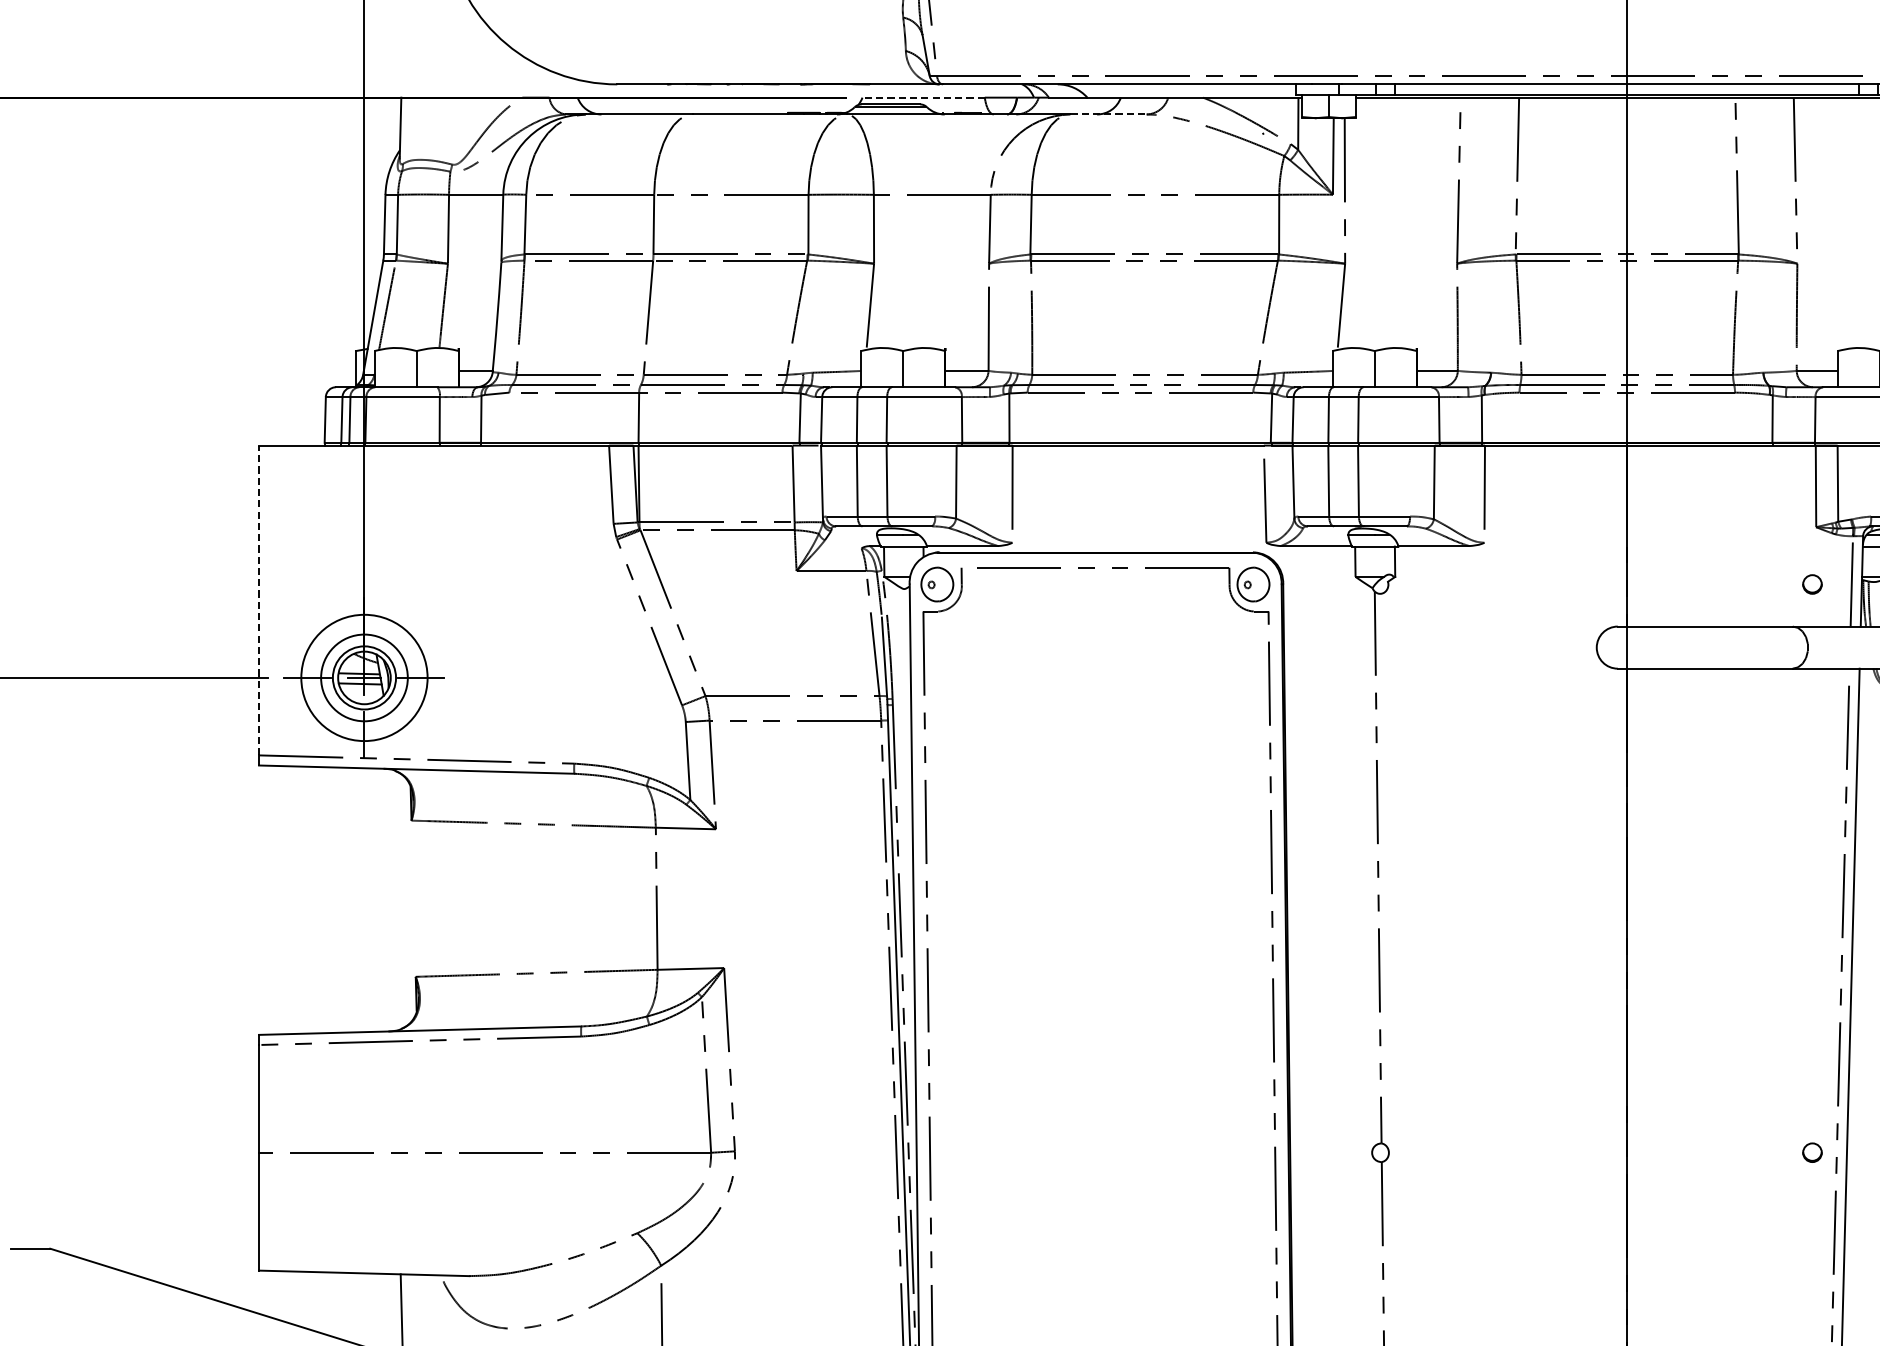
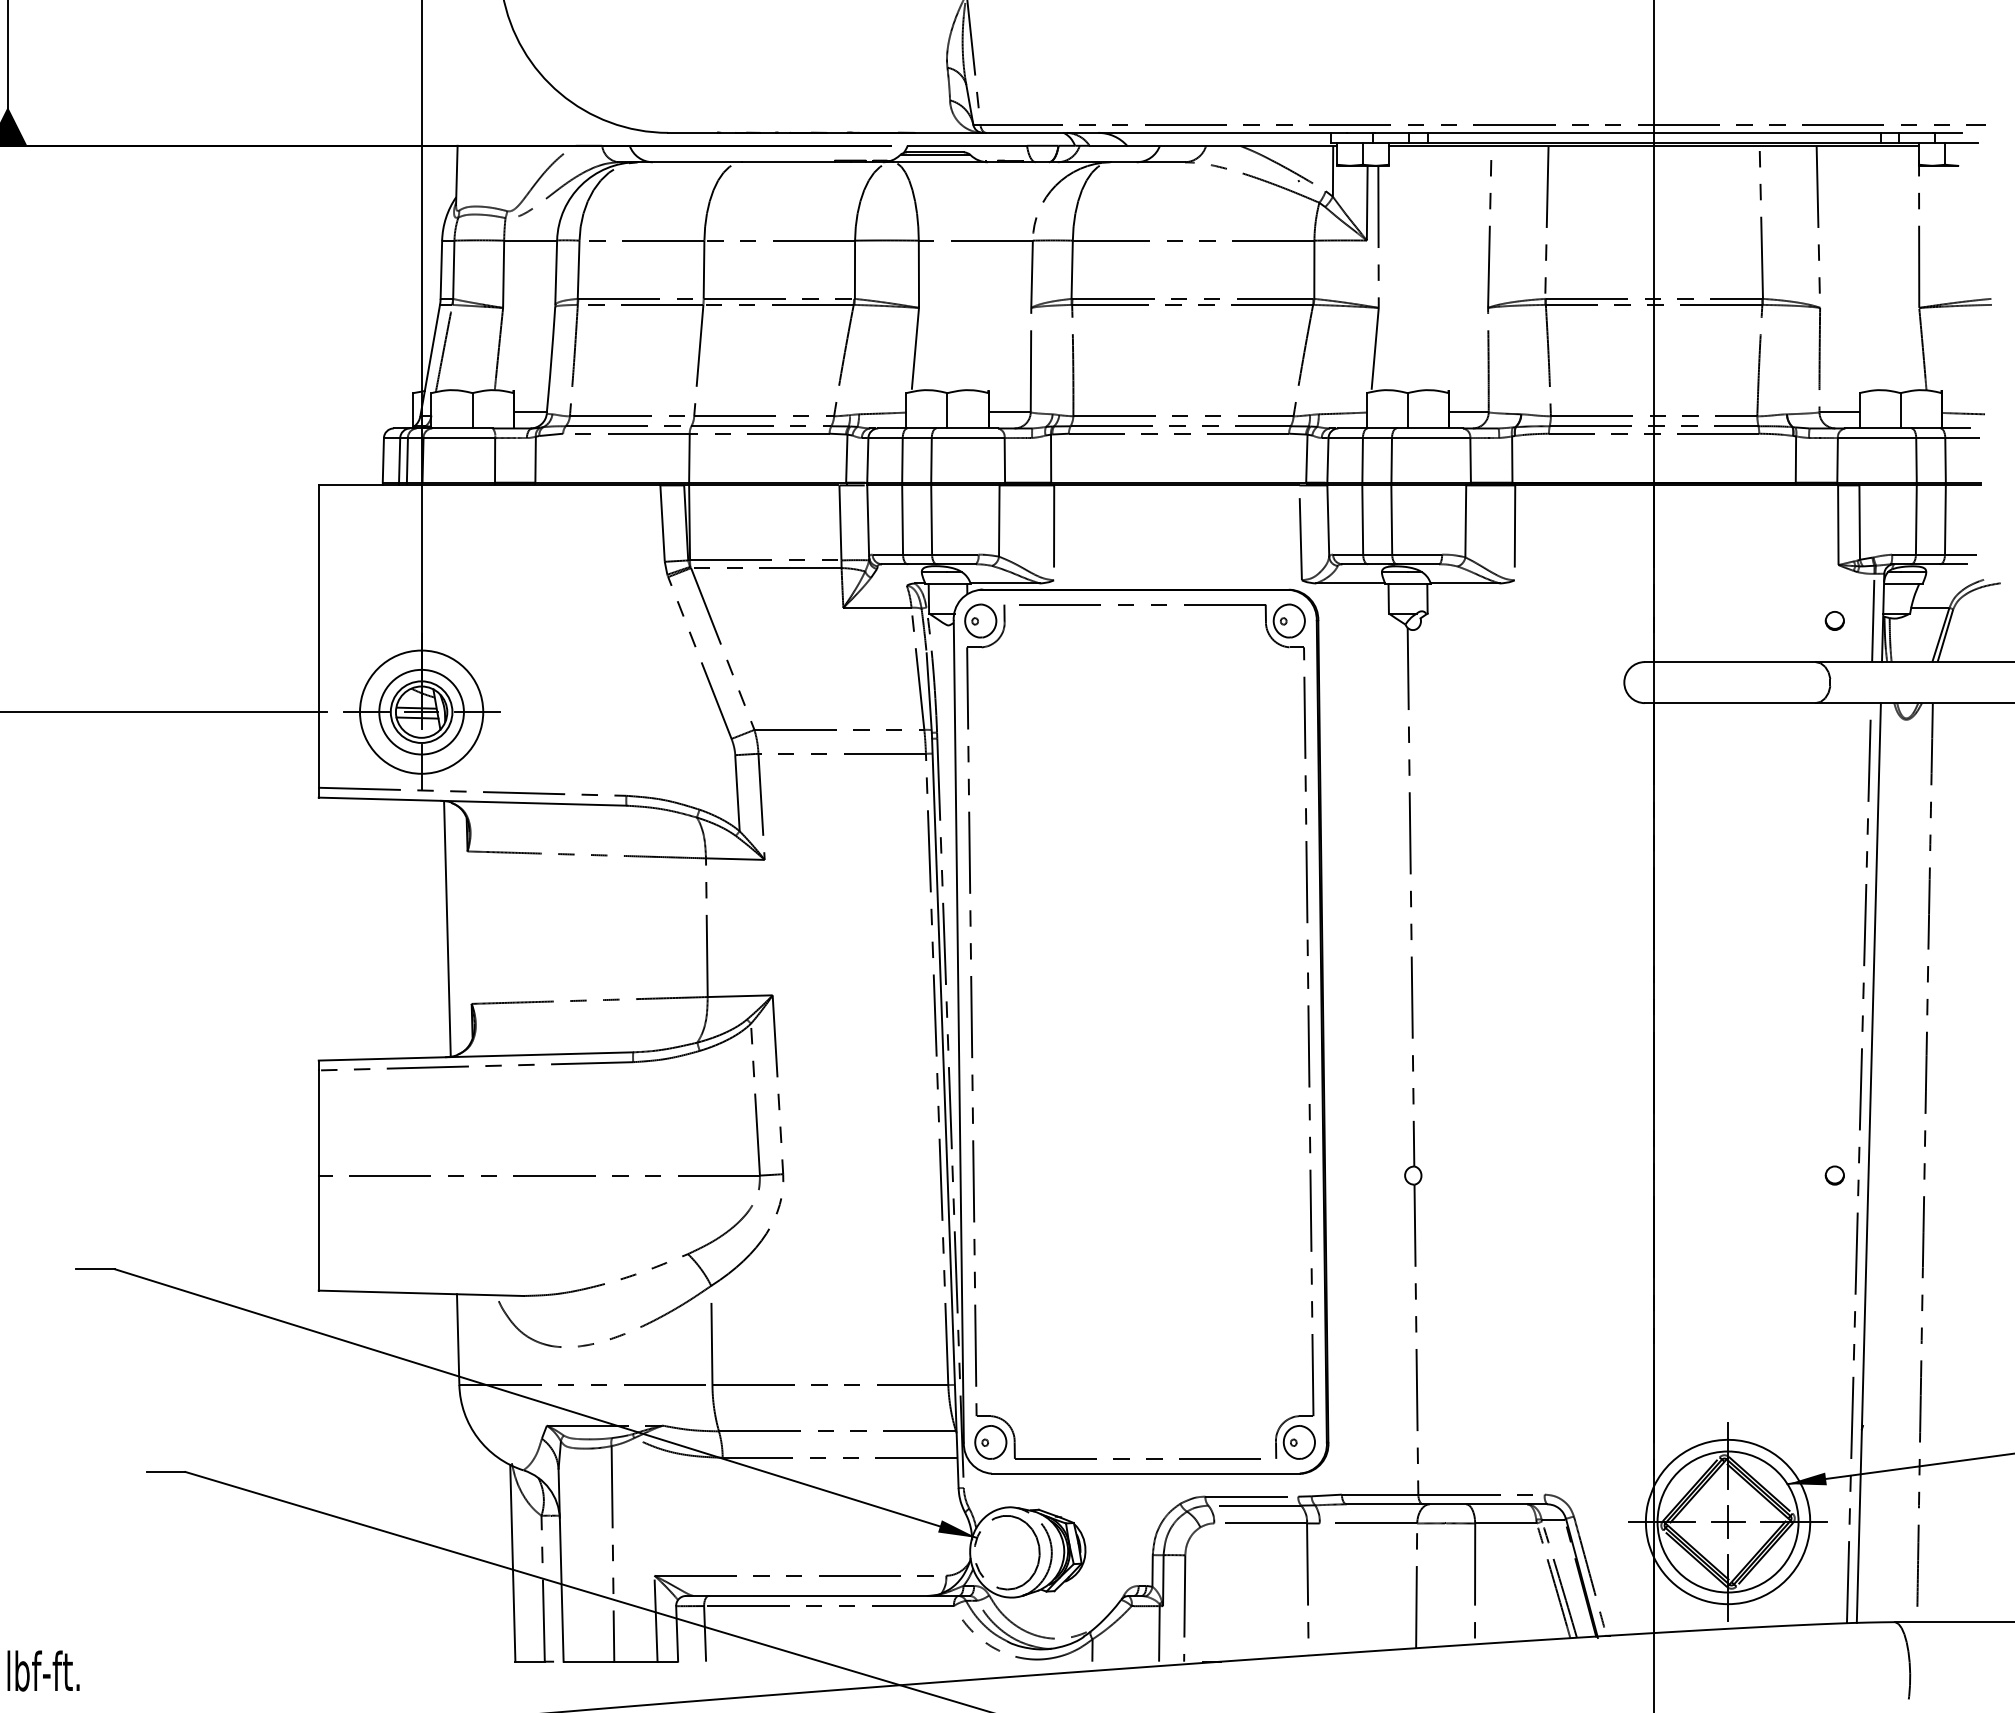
line: (923, 97) -> (967, 145), dashed -> solid
line: (1109, 114) -> (1148, 162), dashed -> solid
line: (258, 600) -> (318, 636), dashed -> solid
line: (390, 899) -> (447, 928), added

